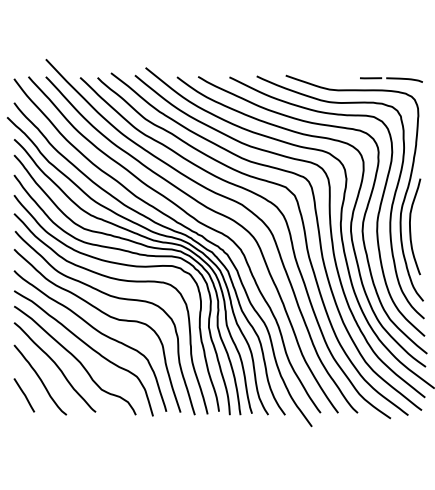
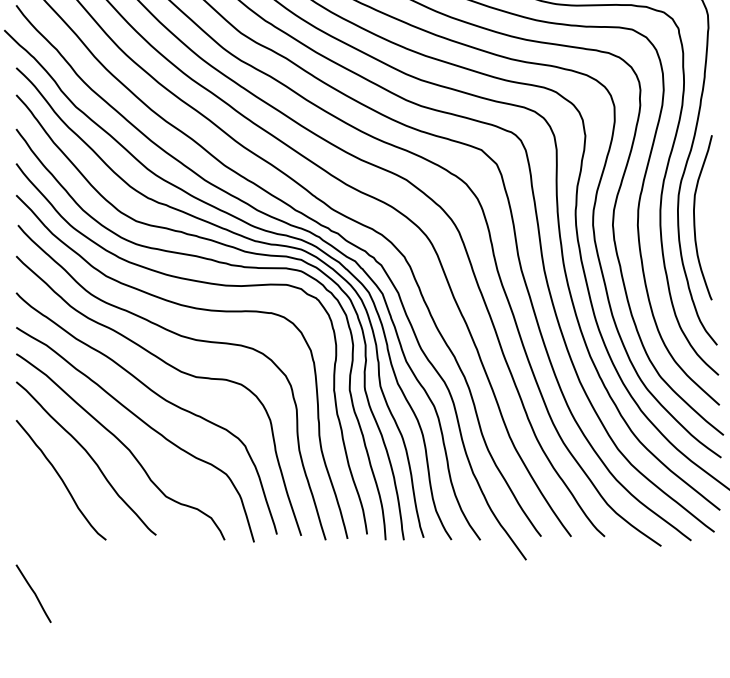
line: (24, 395) -> (33, 593), moved

